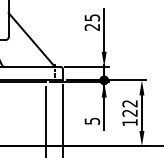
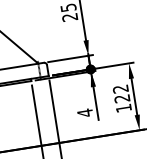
text: (92, 121) -> (85, 113), 5 -> 4

